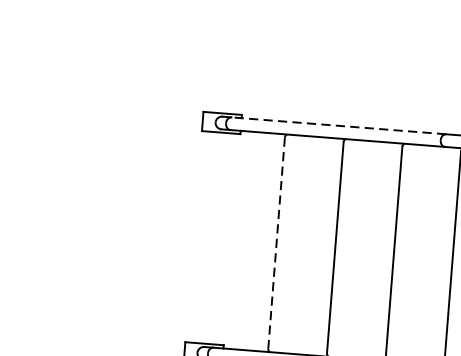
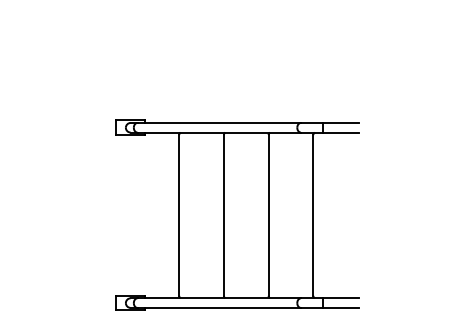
line: (339, 125) -> (219, 122), dashed -> solid
line: (276, 243) -> (179, 215), dashed -> solid

